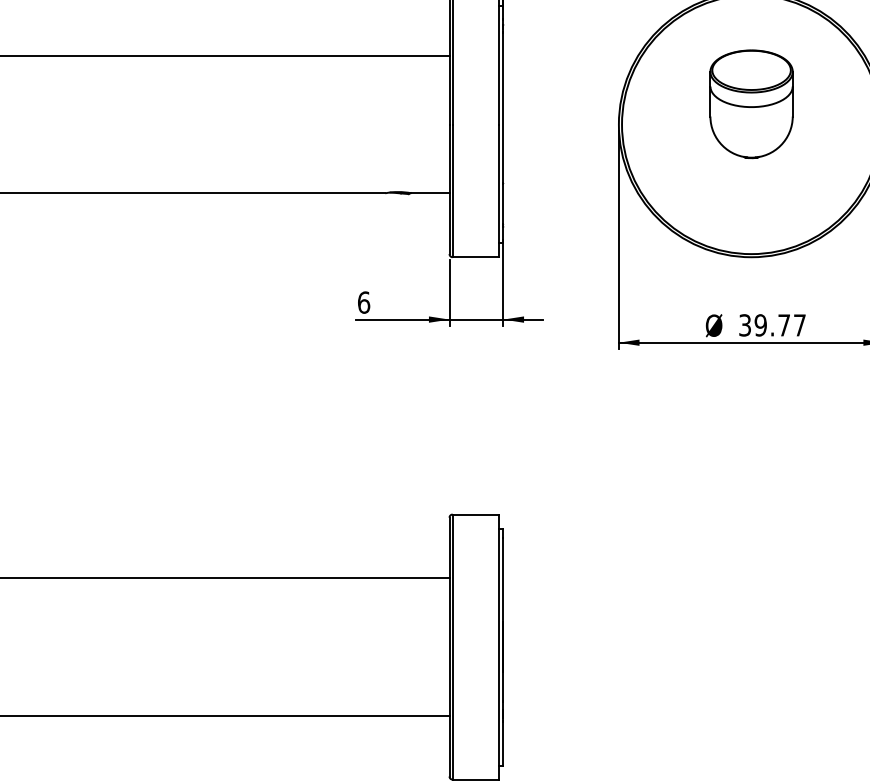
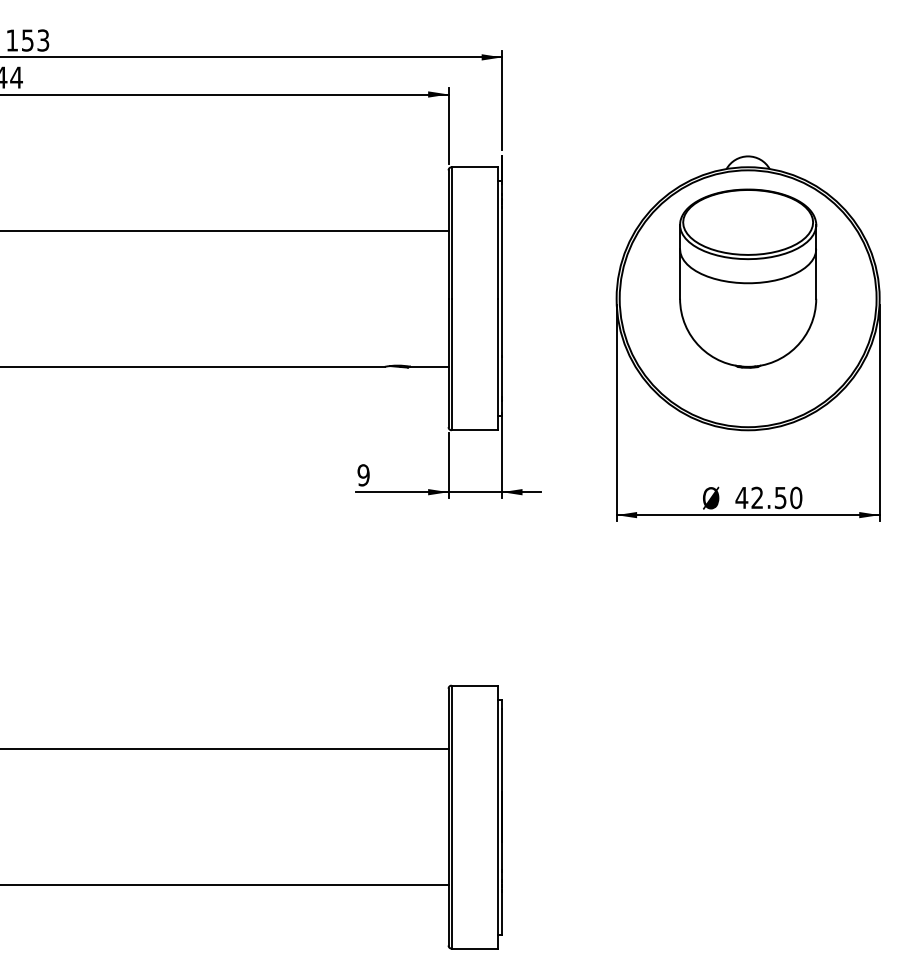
part: (751, 104) -> (748, 278), size x1.67
text: (363, 302) -> (363, 475), 6 -> 9
text: (771, 324) -> (768, 497), 39.77 -> 42.50

